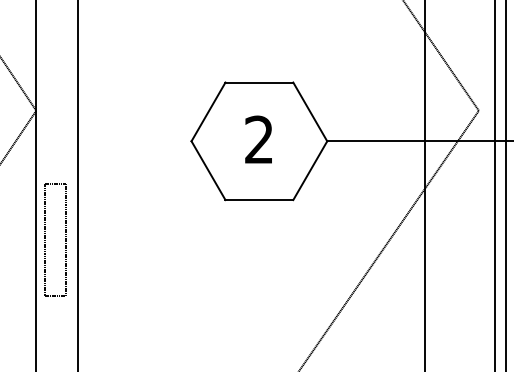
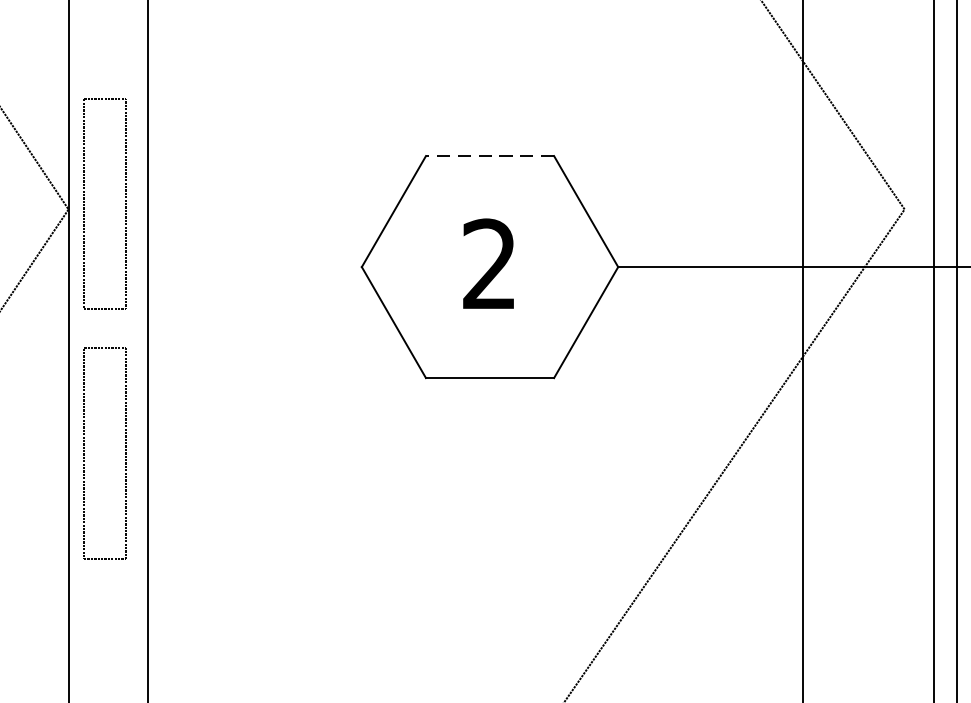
line: (259, 82) -> (490, 155), solid -> dashed
part: (65, 107) -> (123, 203), added

